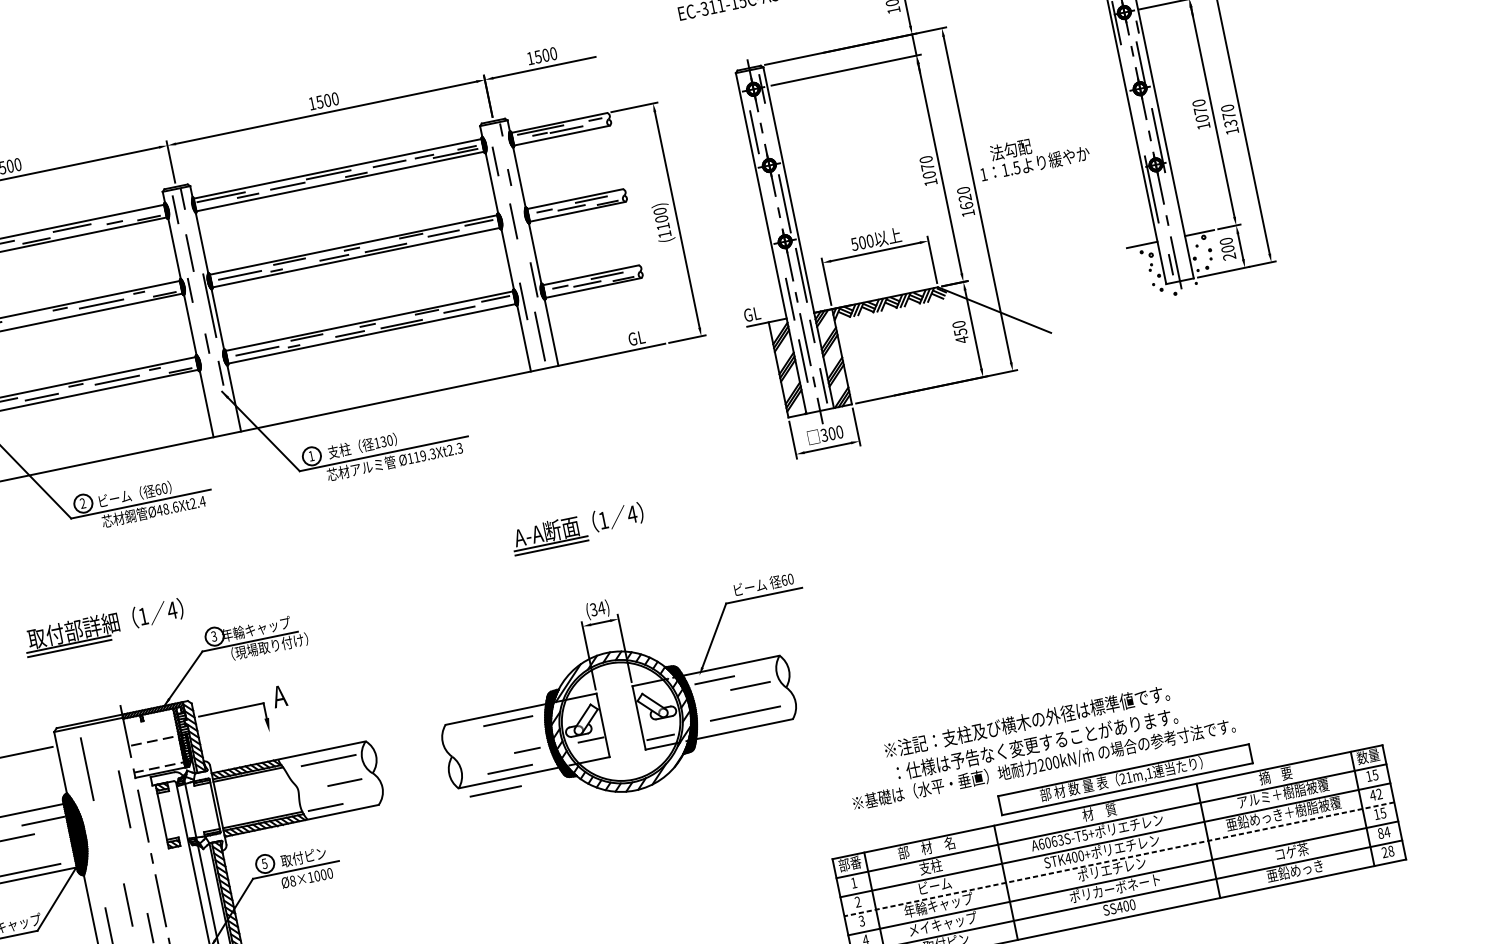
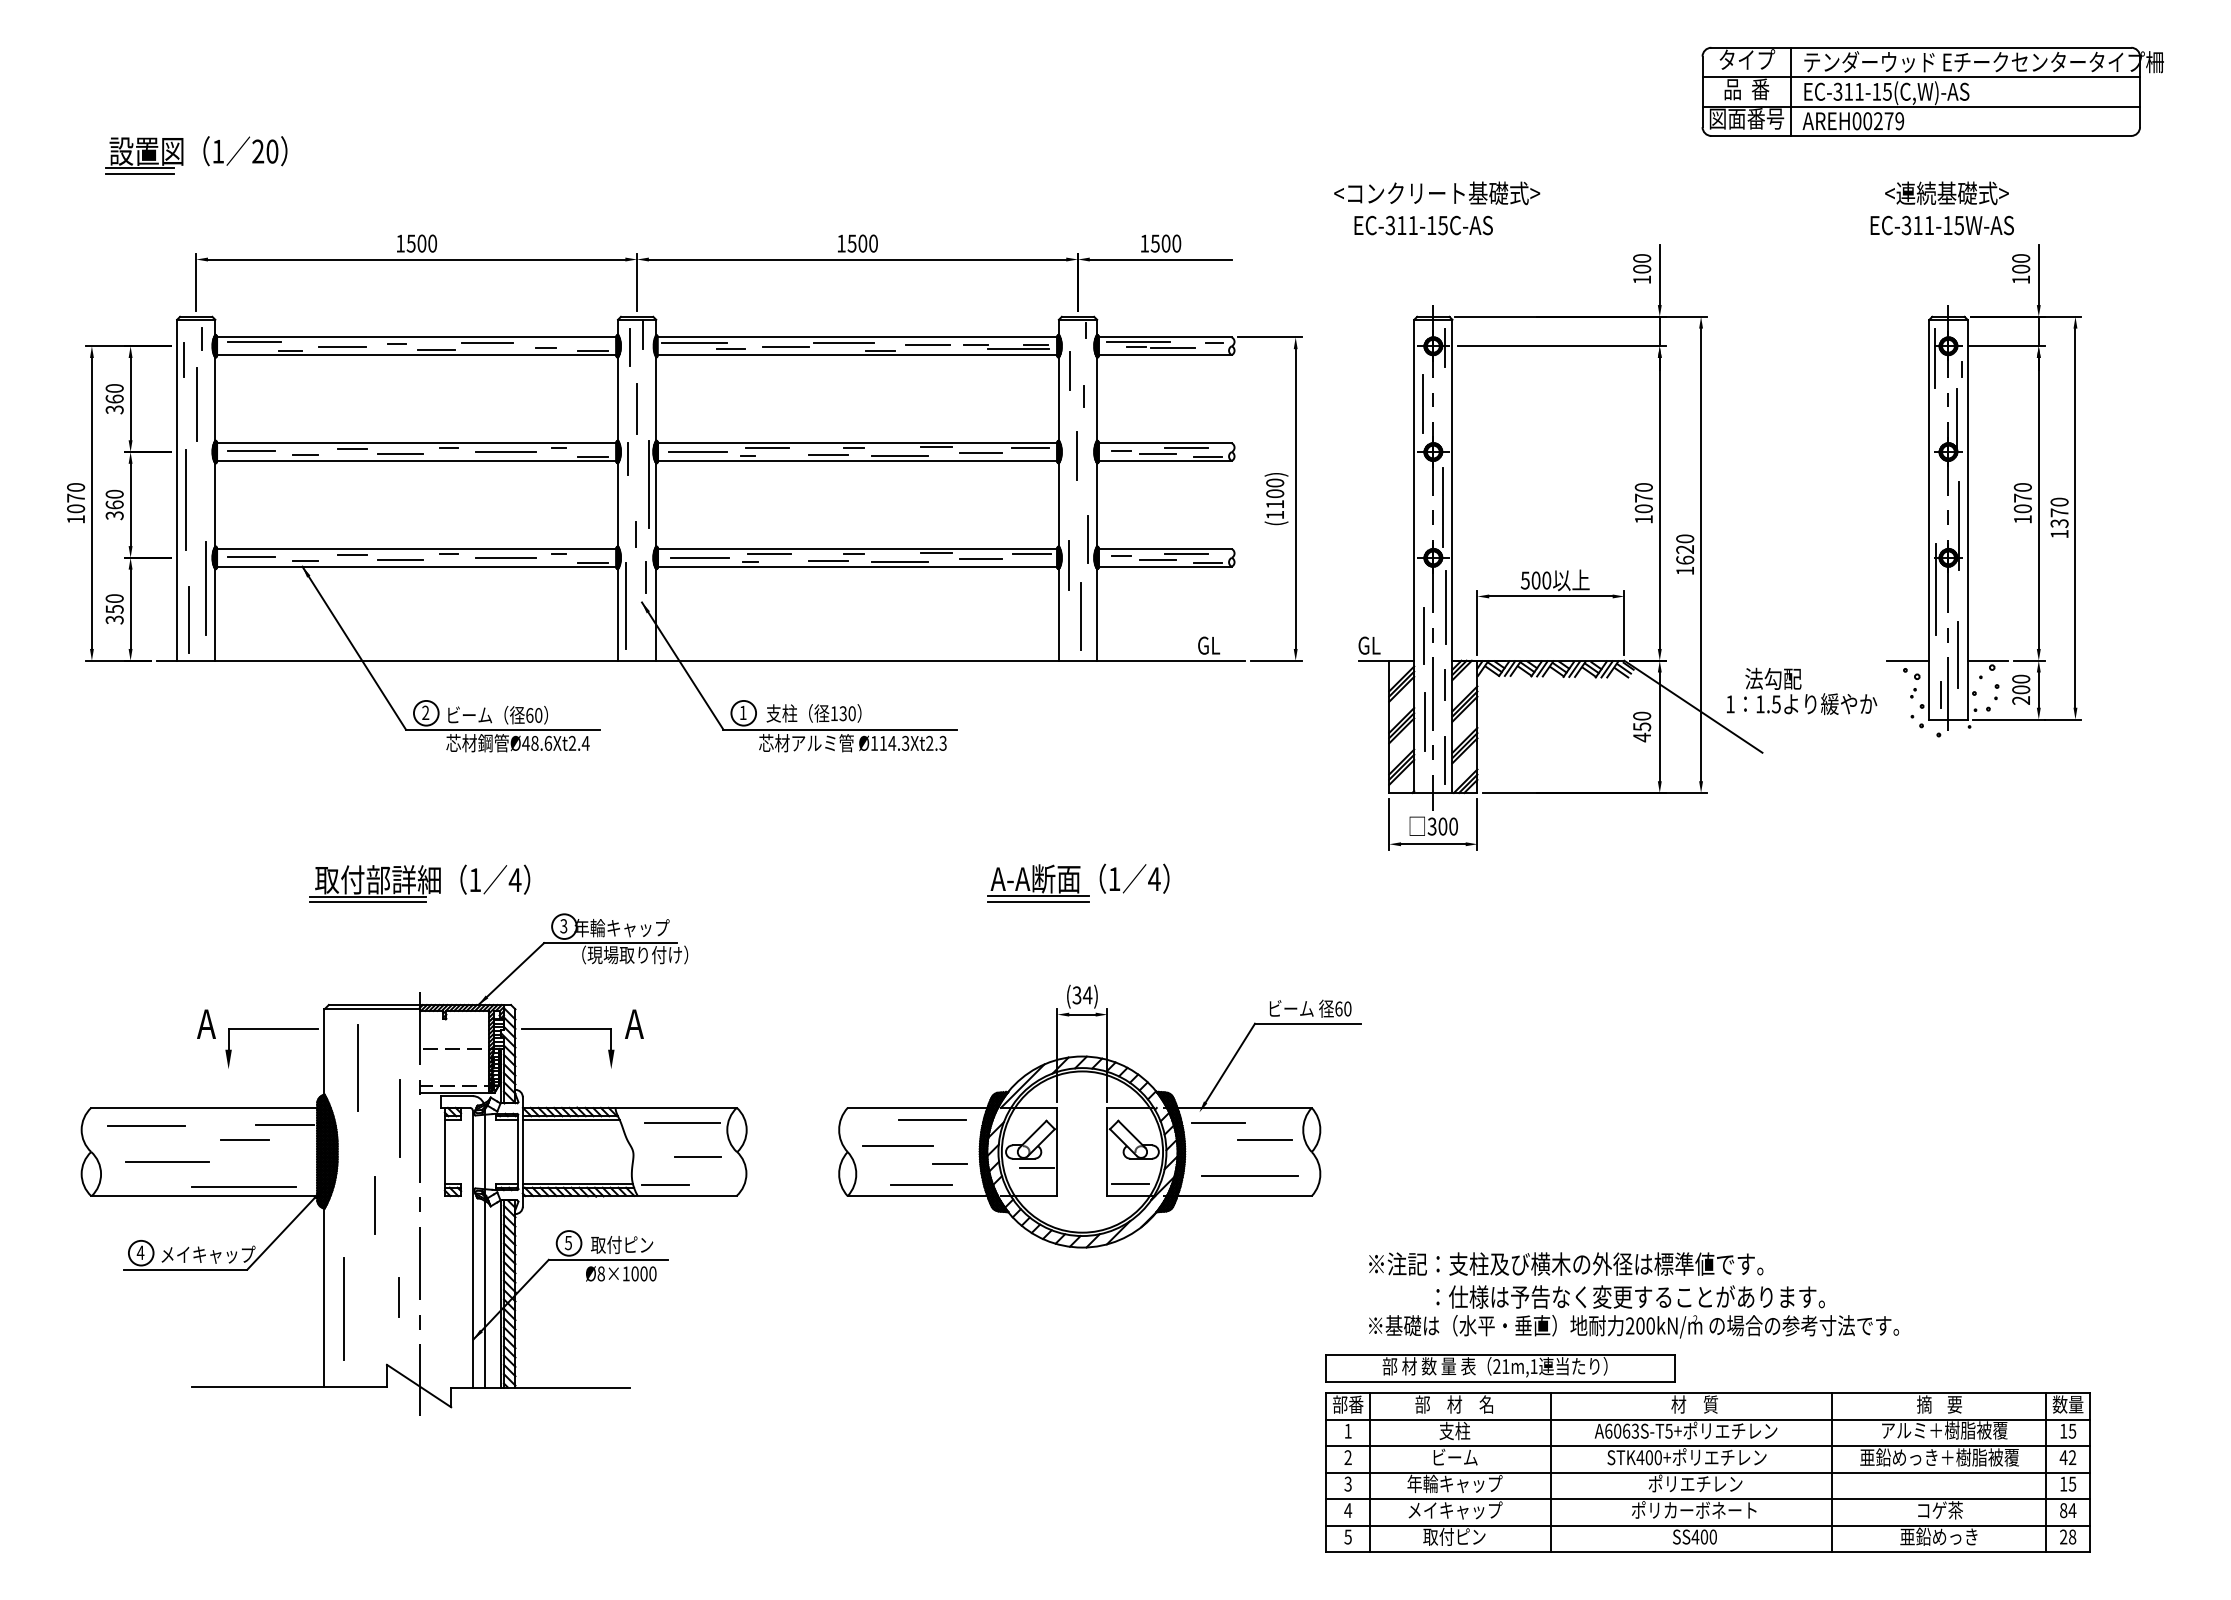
text: (1033, 154) -> (1802, 691), moved
line: (1176, 233) -> (1957, 654), added
line: (26, 321) -> (400, 454), added
line: (211, 396) -> (626, 605), added
text: (423, 455) -> (892, 742), Ø119.3Xt2.3 -> Ø114.3Xt2.3
text: (1027, 721) -> (1566, 1263), moved
part: (1125, 779) -> (1500, 1368), moved
line: (495, 790) -> (897, 1145), moved
line: (1118, 859) -> (1707, 1472), dashed -> solid
line: (127, 905) -> (374, 1205), moved

